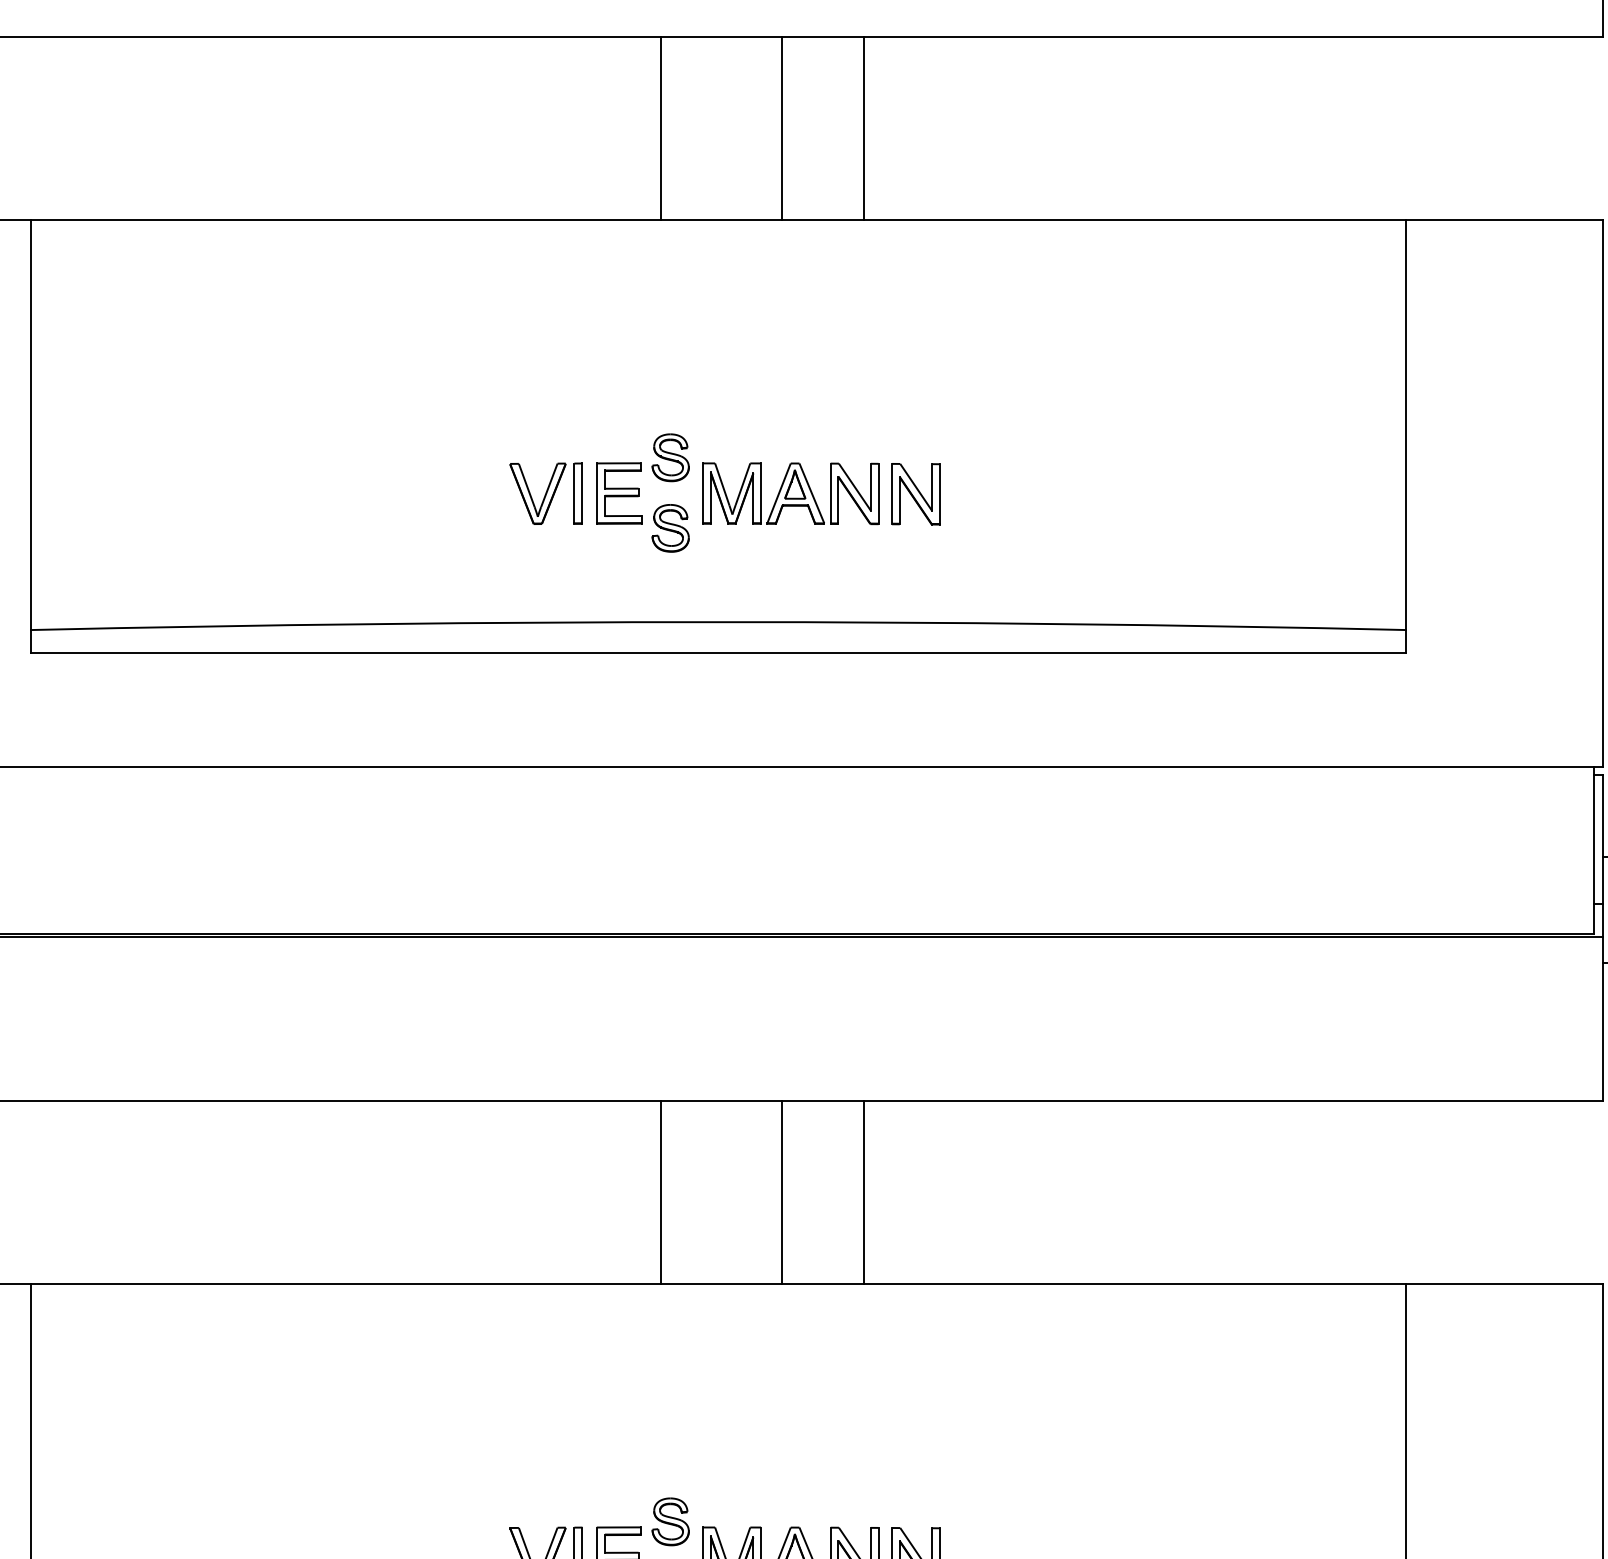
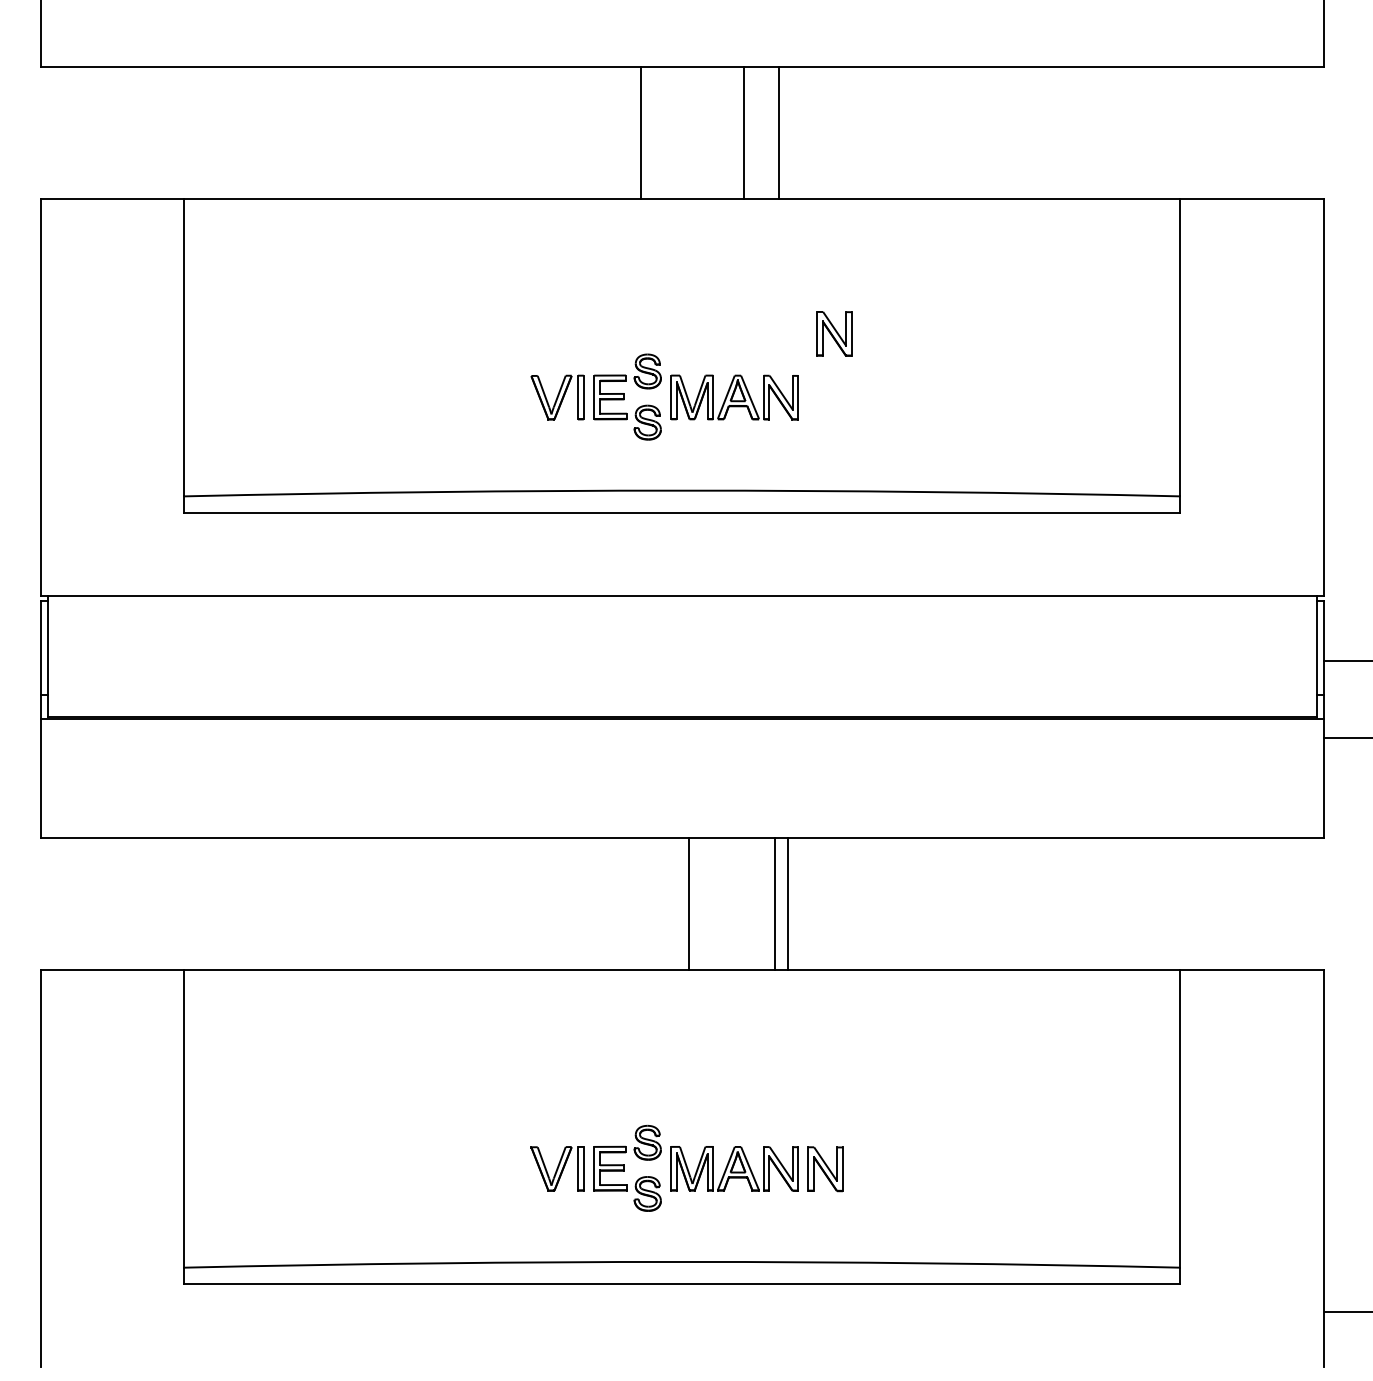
line: (782, 128) -> (778, 132), moved
line: (864, 128) -> (744, 132), moved
part: (915, 493) -> (834, 333), moved
line: (660, 1191) -> (688, 903), moved
line: (782, 1191) -> (774, 903), moved

